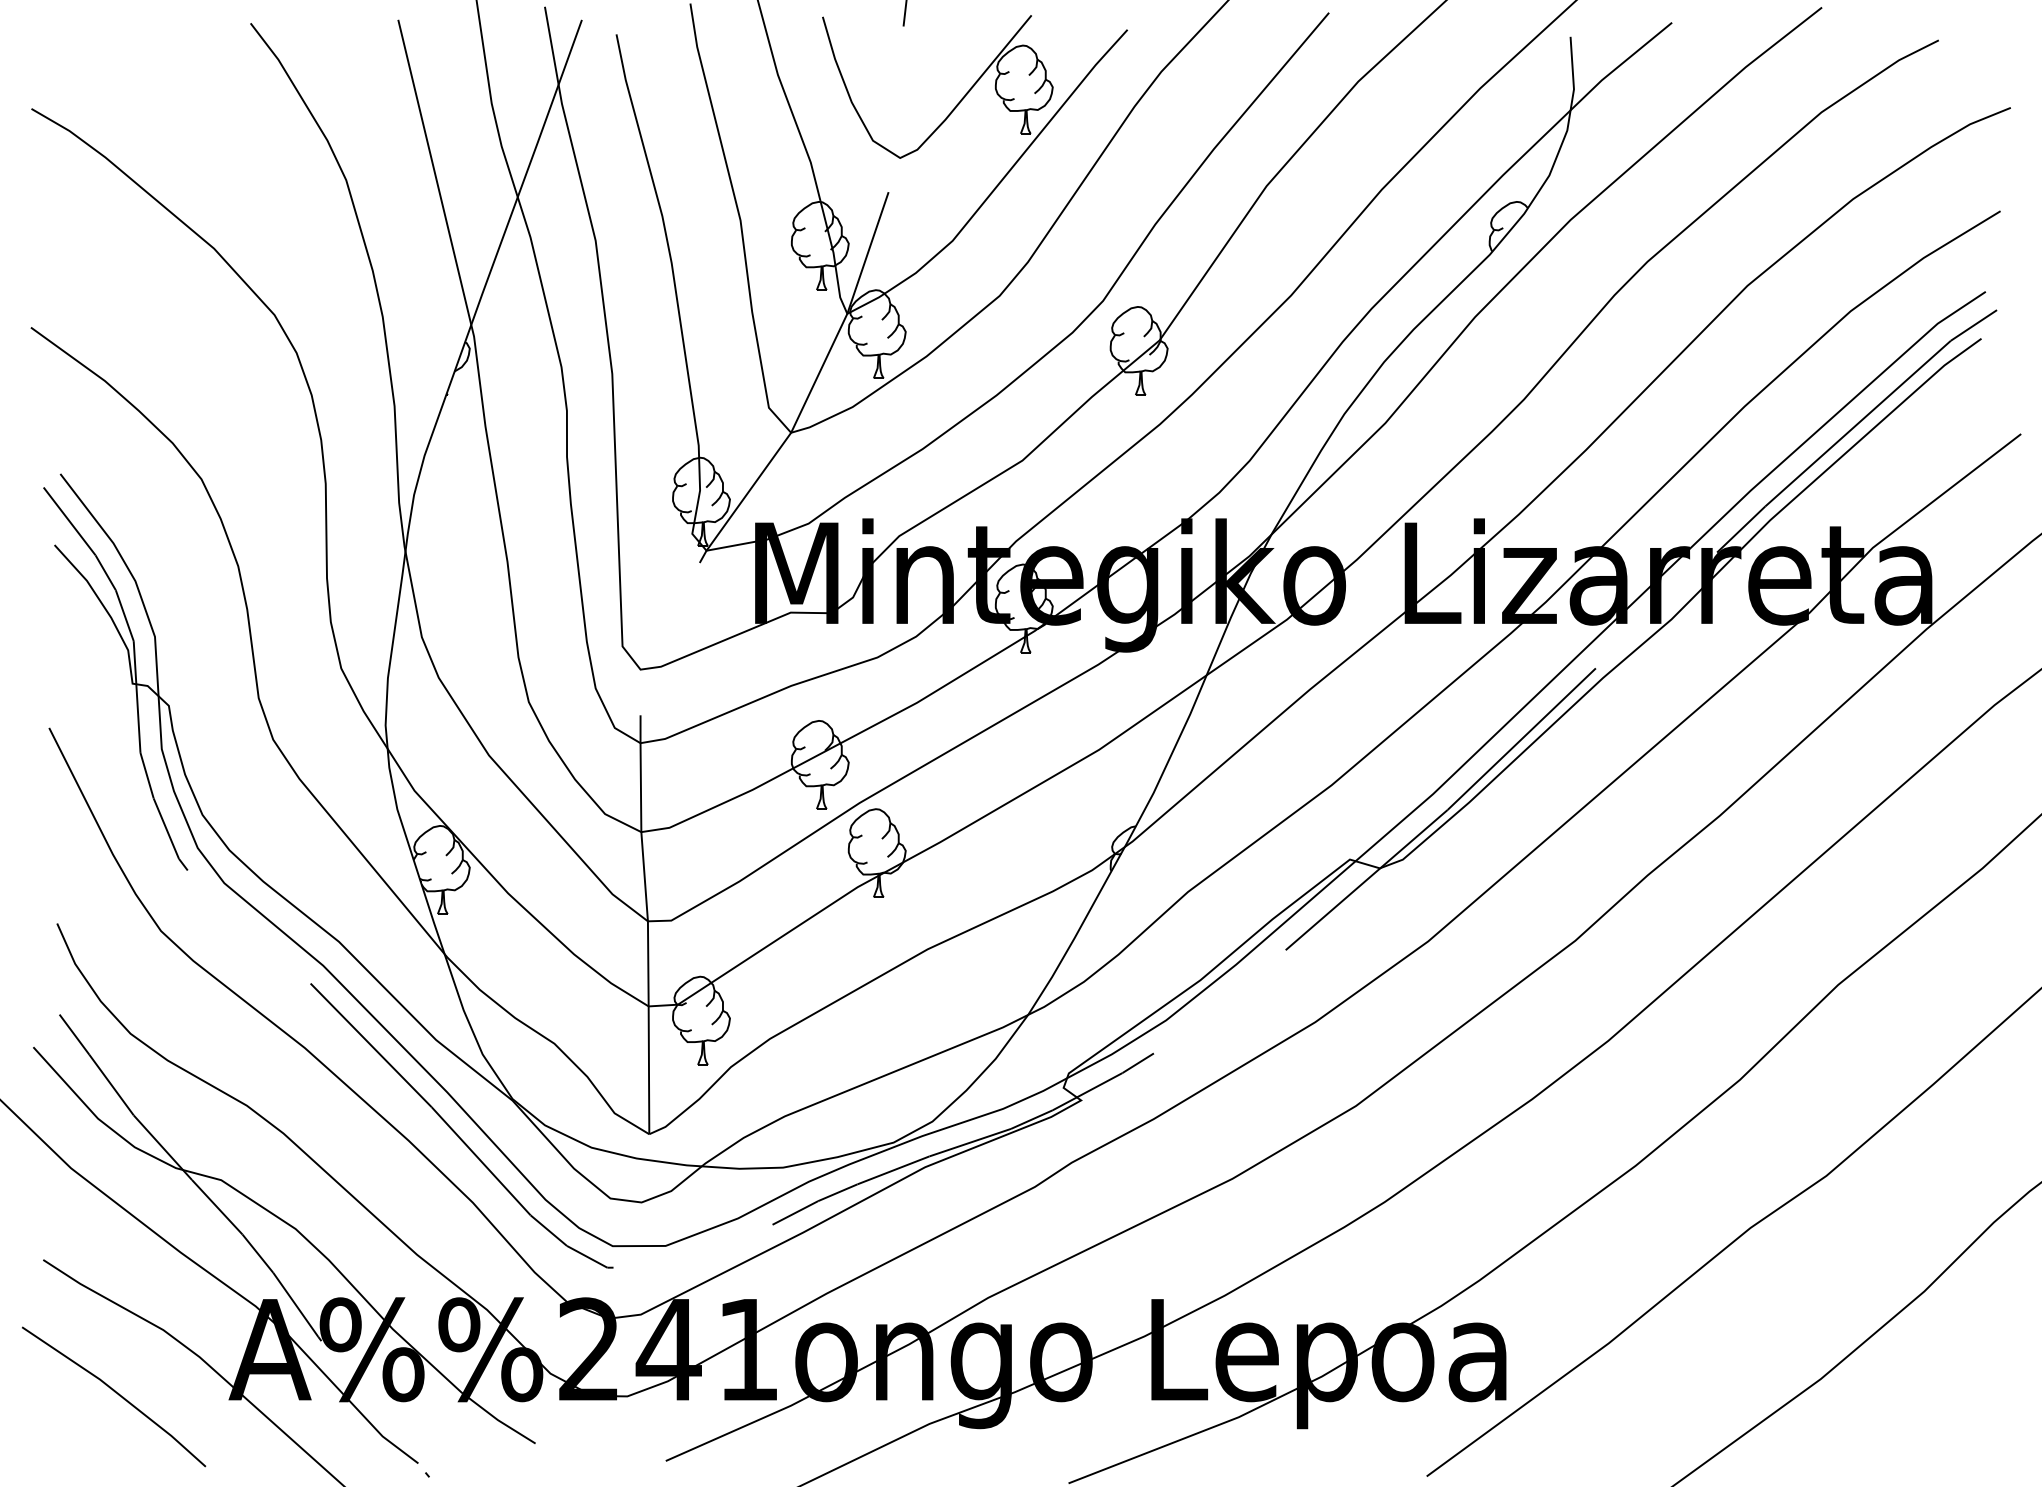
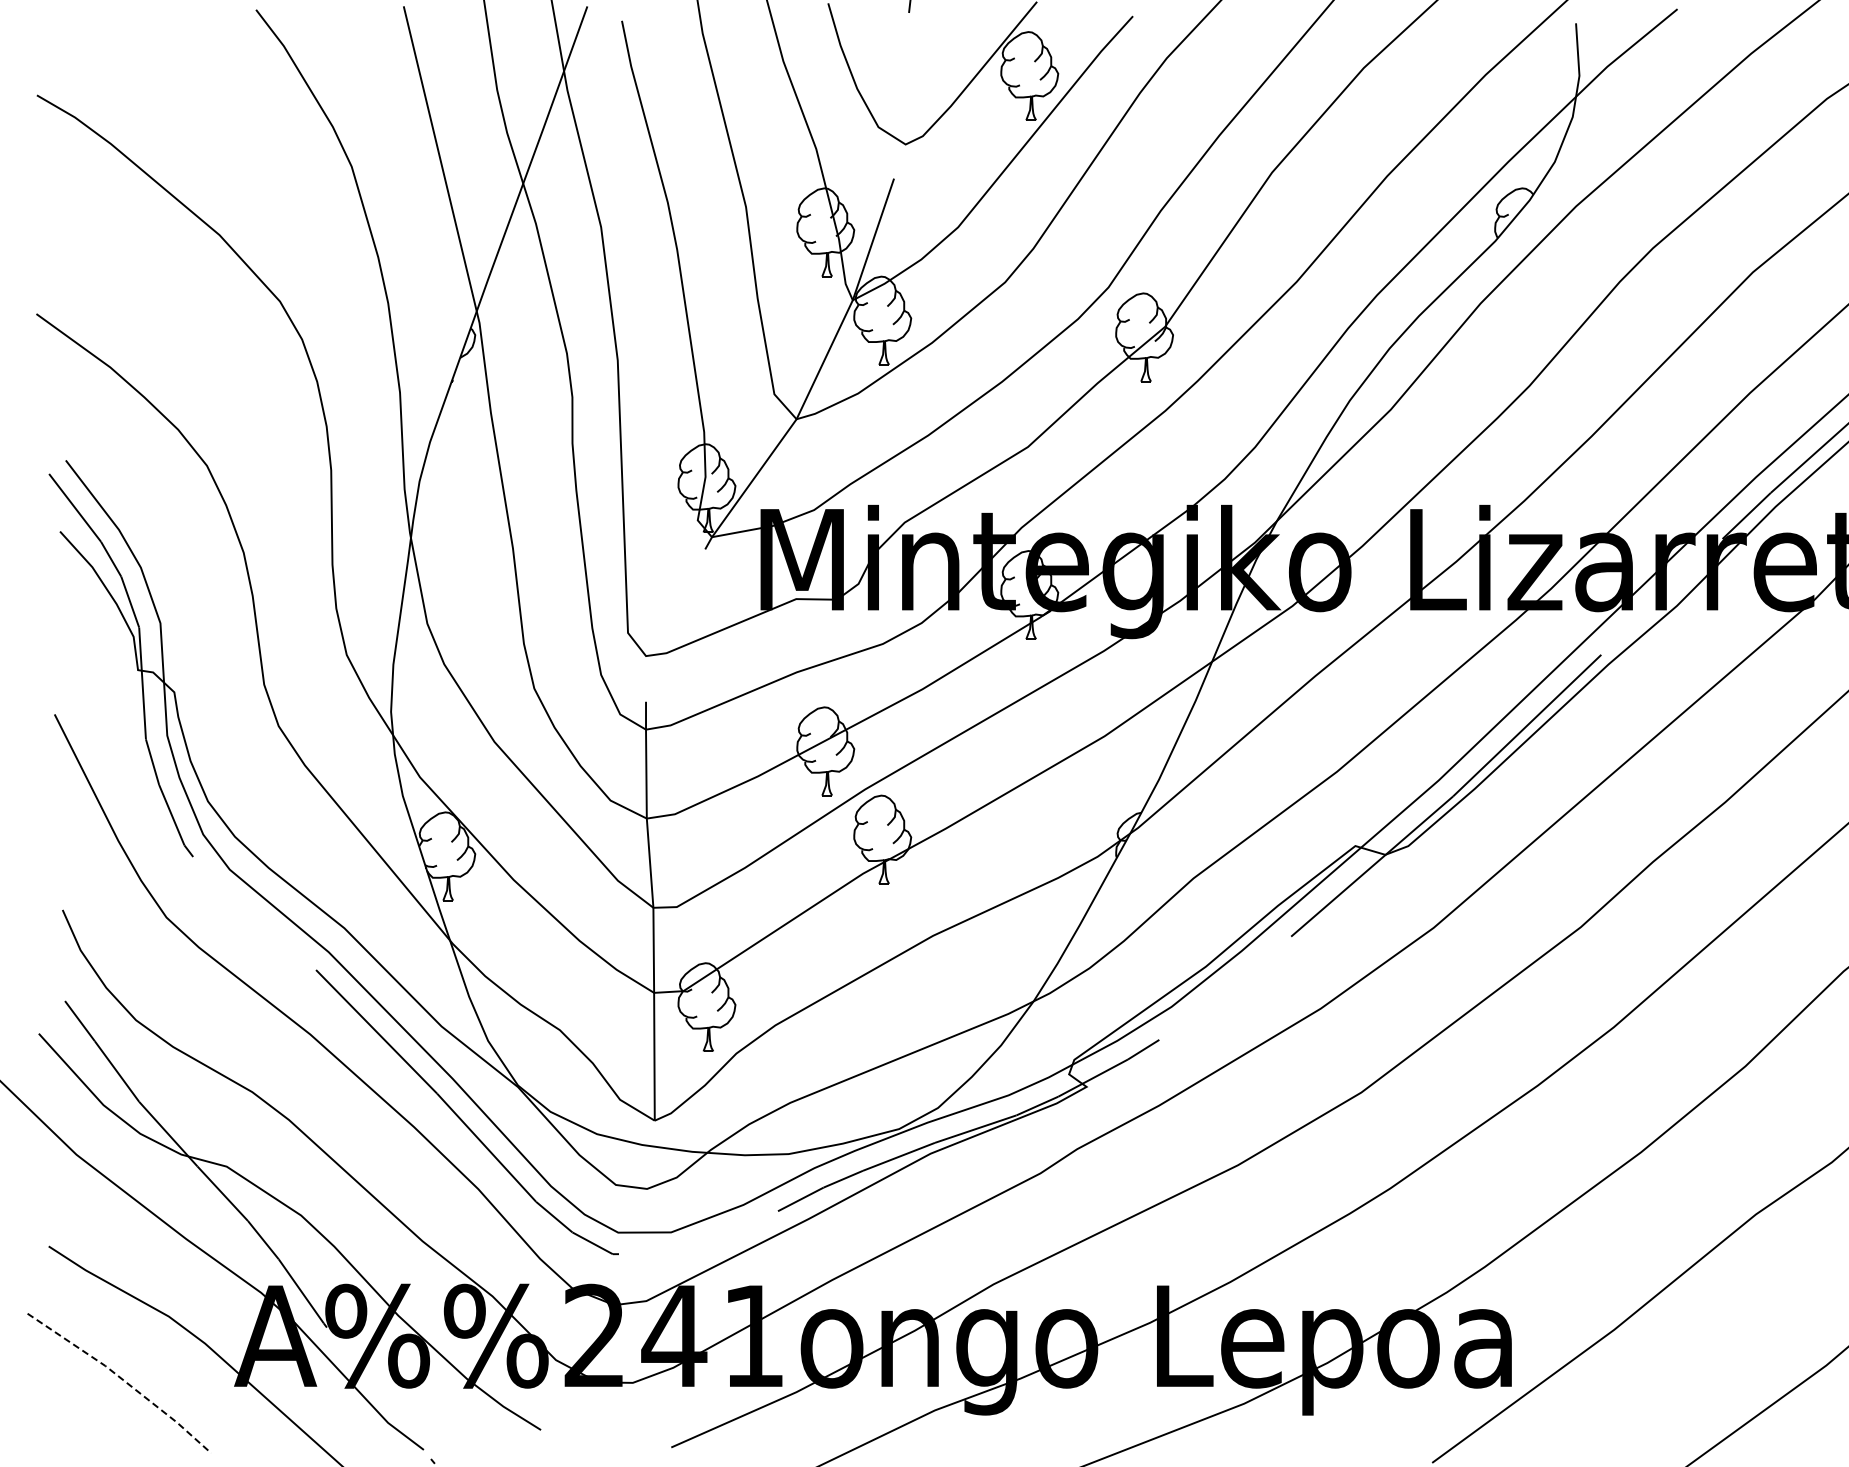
line: (117, 1393) -> (122, 1379), solid -> dashed

